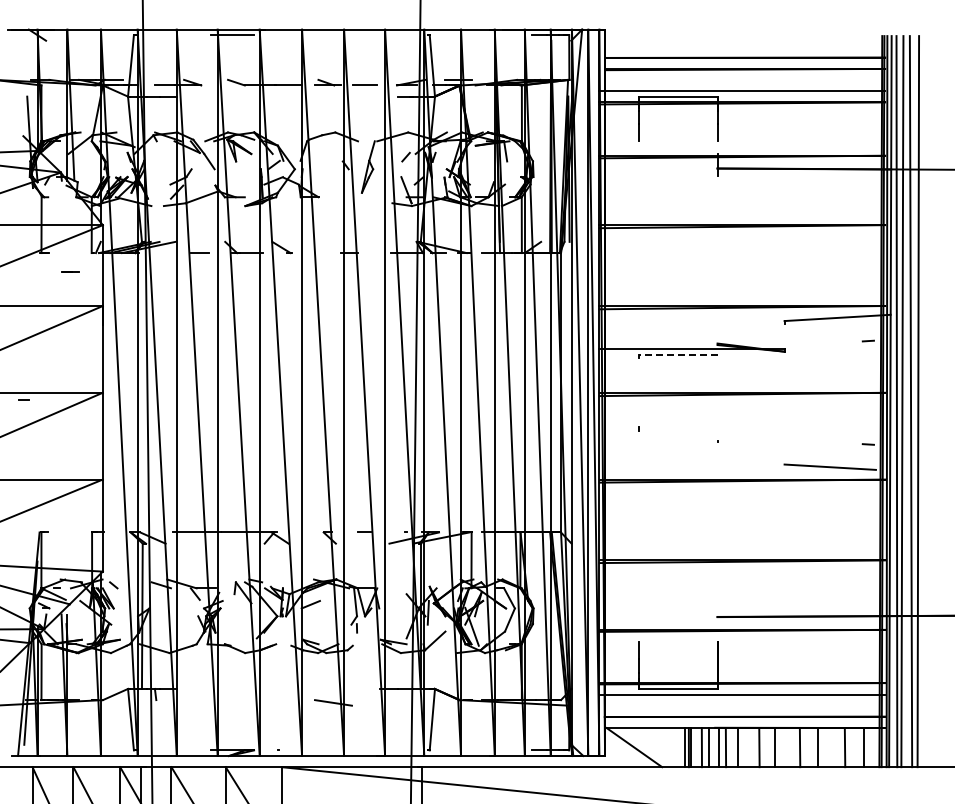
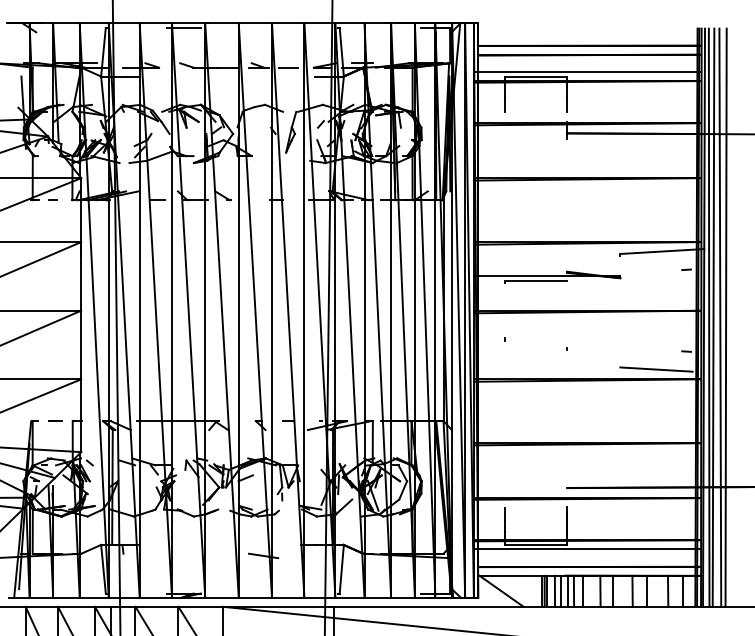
line: (70, 271) -> (55, 420), moved
line: (677, 354) -> (535, 280), dashed -> solid
line: (23, 399) -> (52, 199), moved

